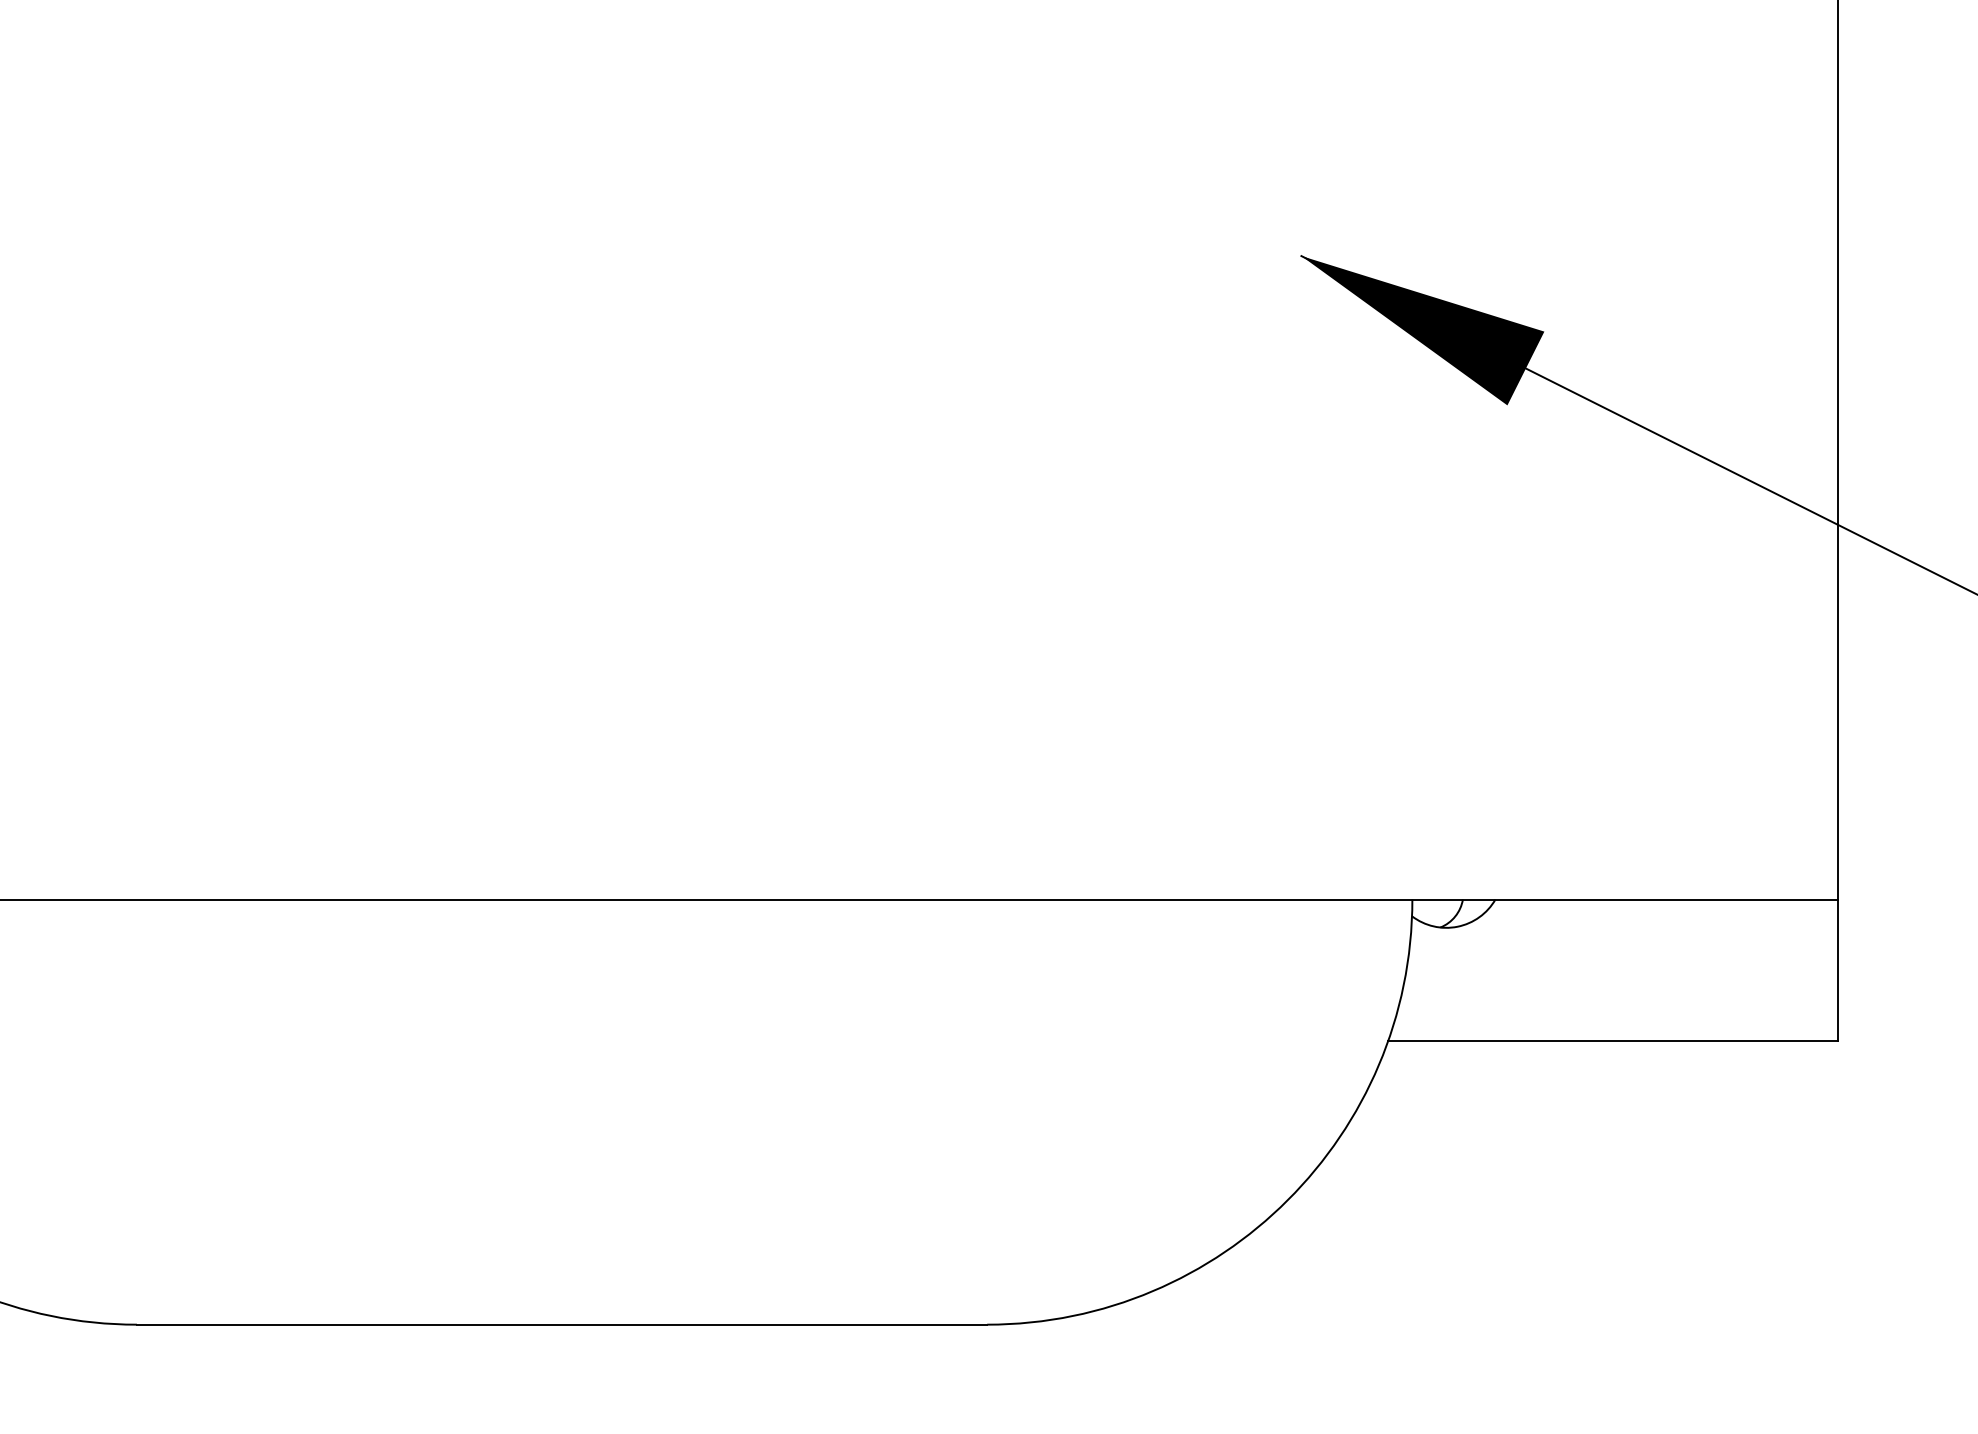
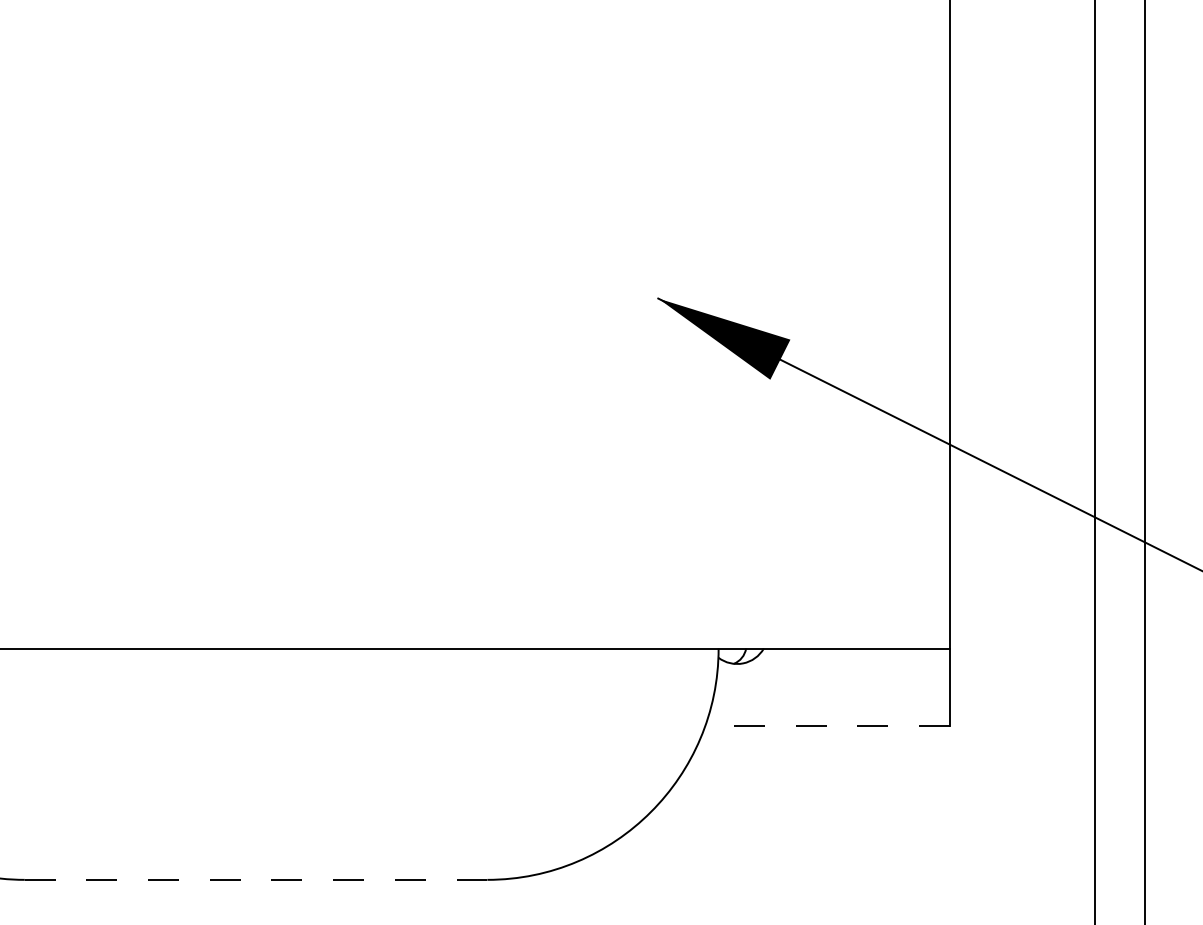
line: (1612, 1040) -> (827, 725), solid -> dashed
line: (561, 1324) -> (255, 879), solid -> dashed

